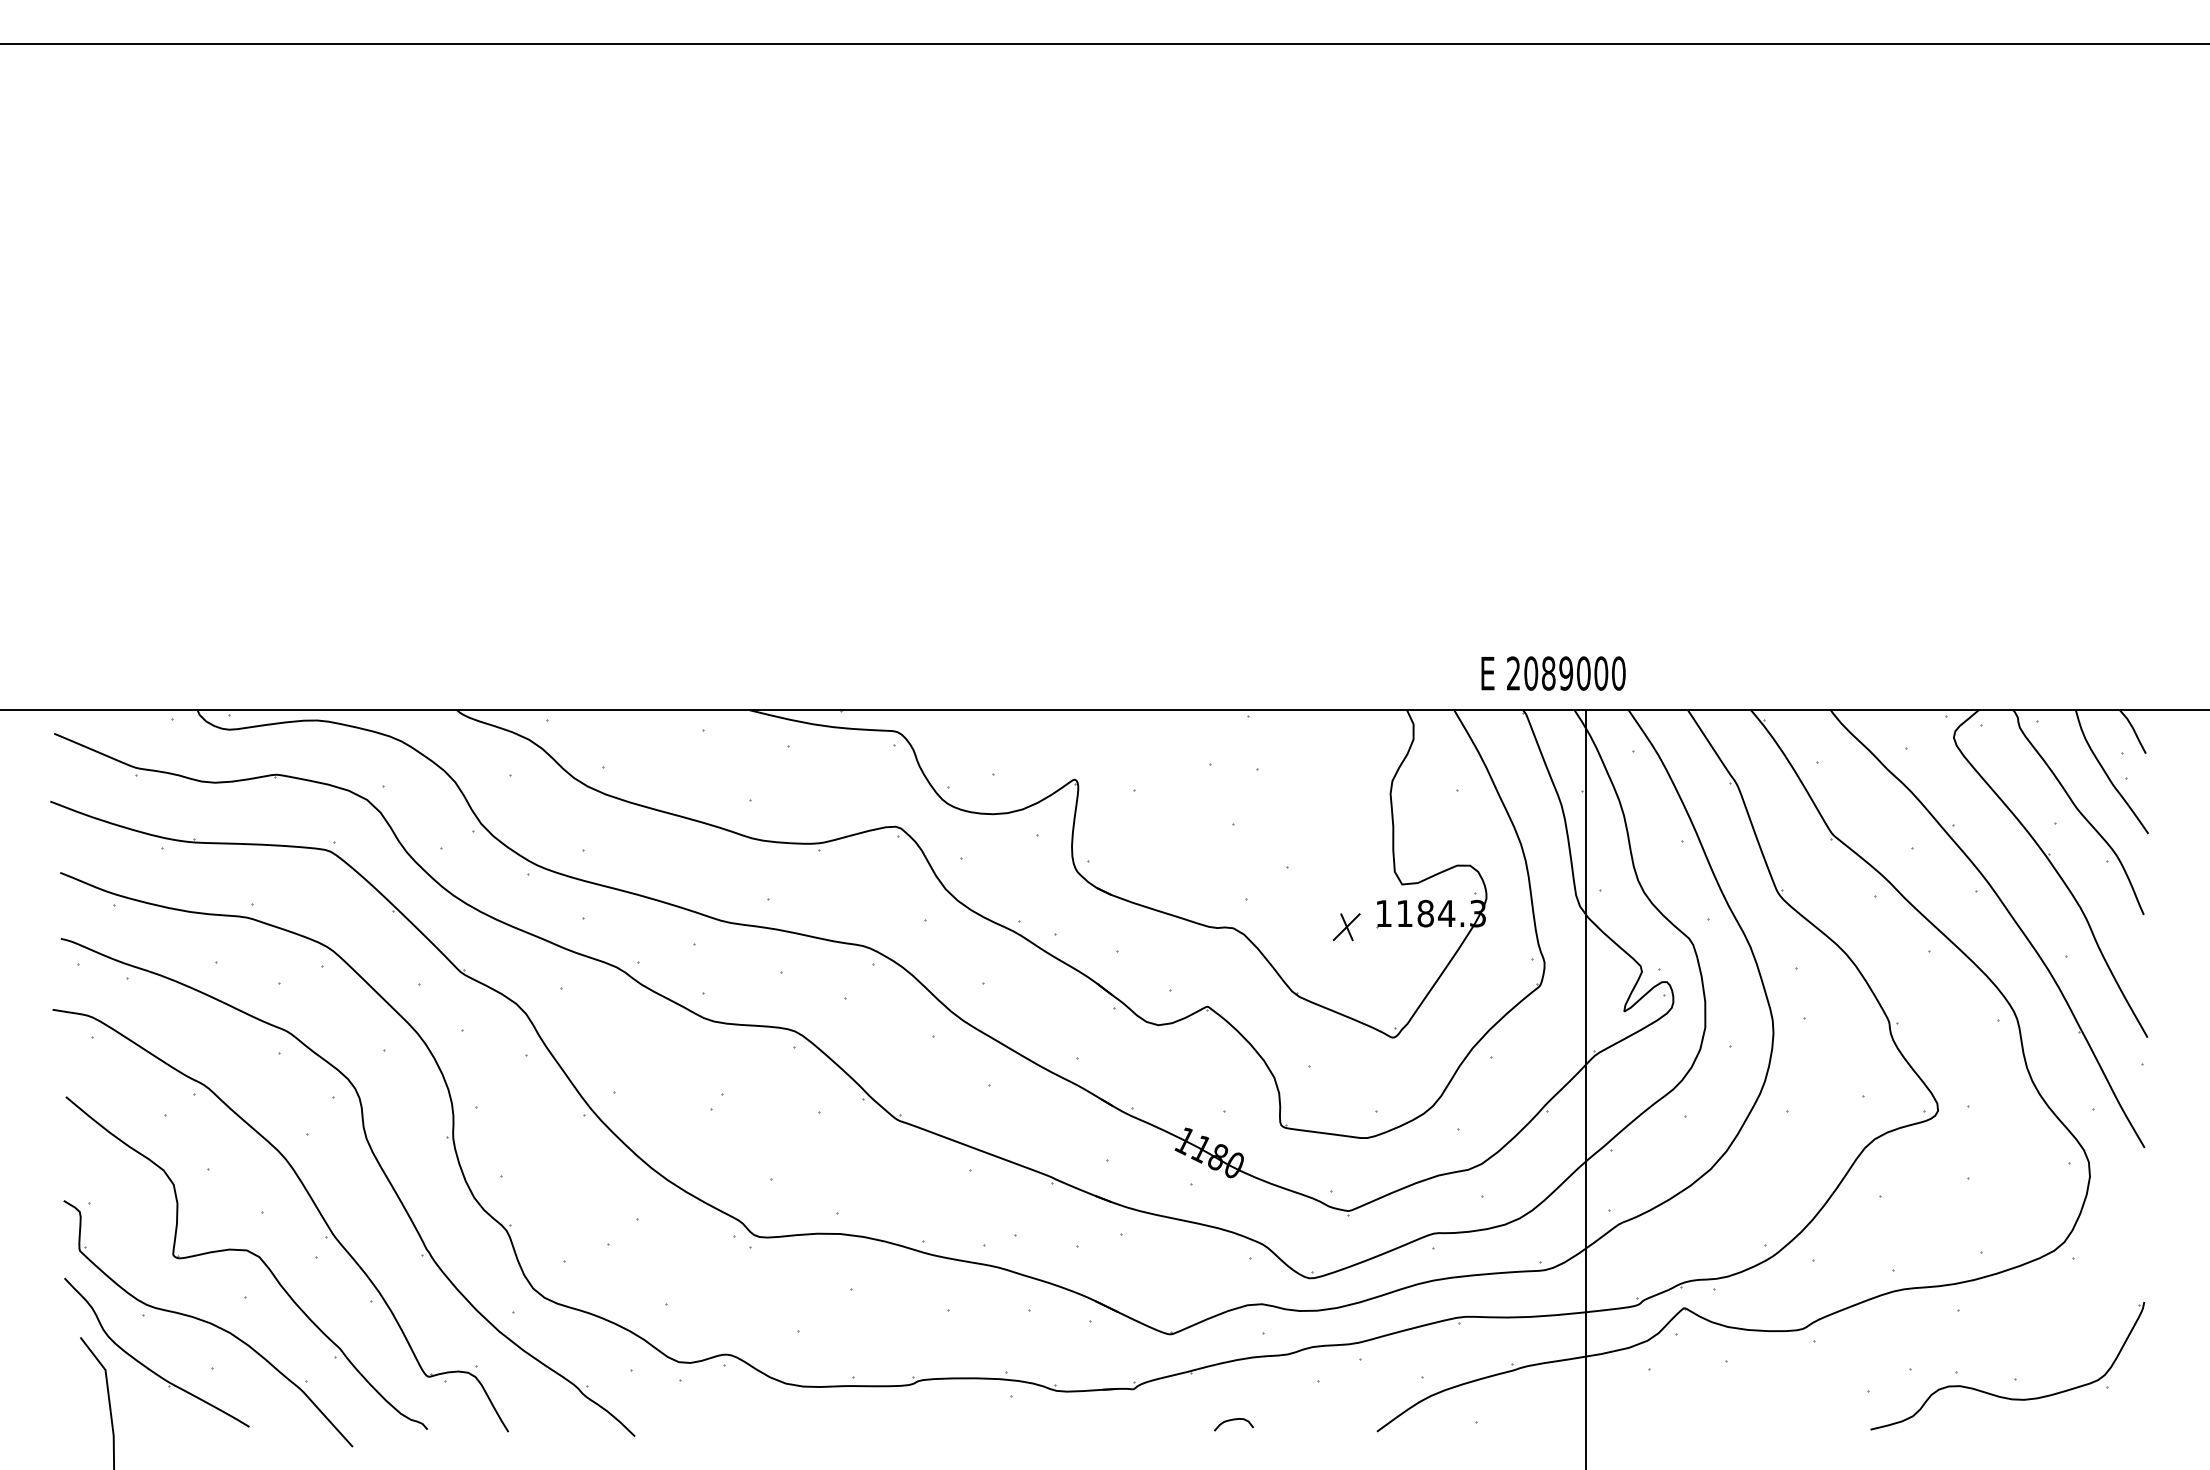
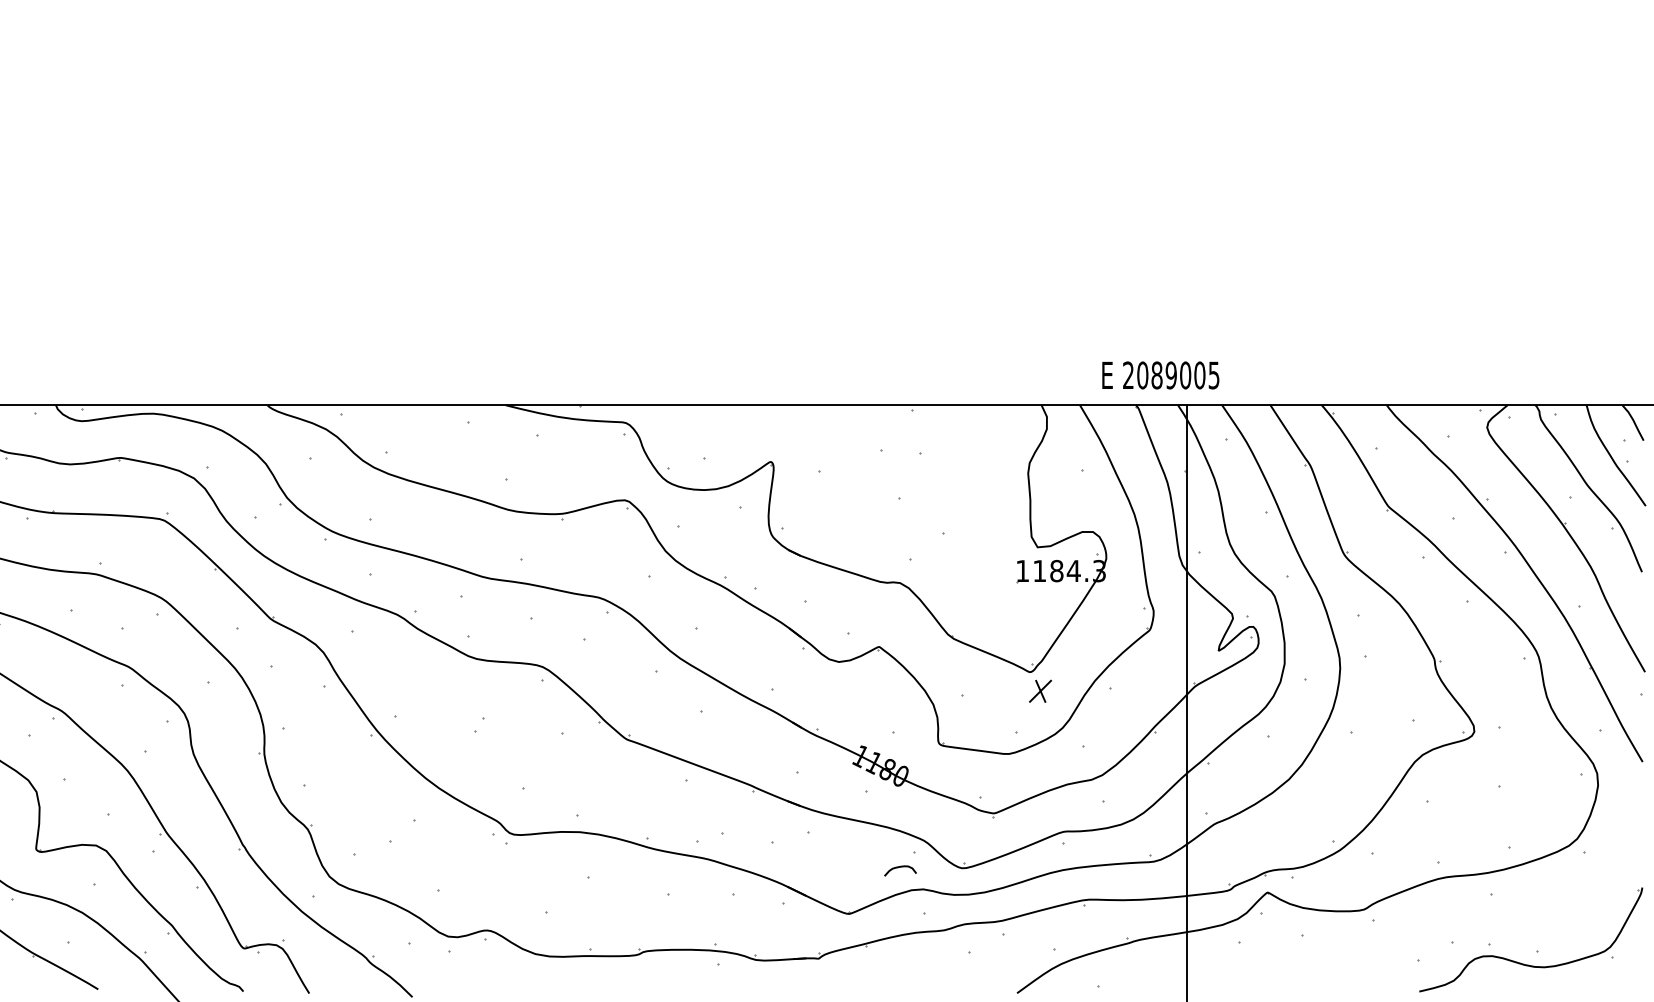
text: (1618, 673) -> (1213, 375), 2089000 -> 2089005
part: (1346, 927) -> (1040, 691), moved
curve: (1233, 1420) -> (900, 867), moved

